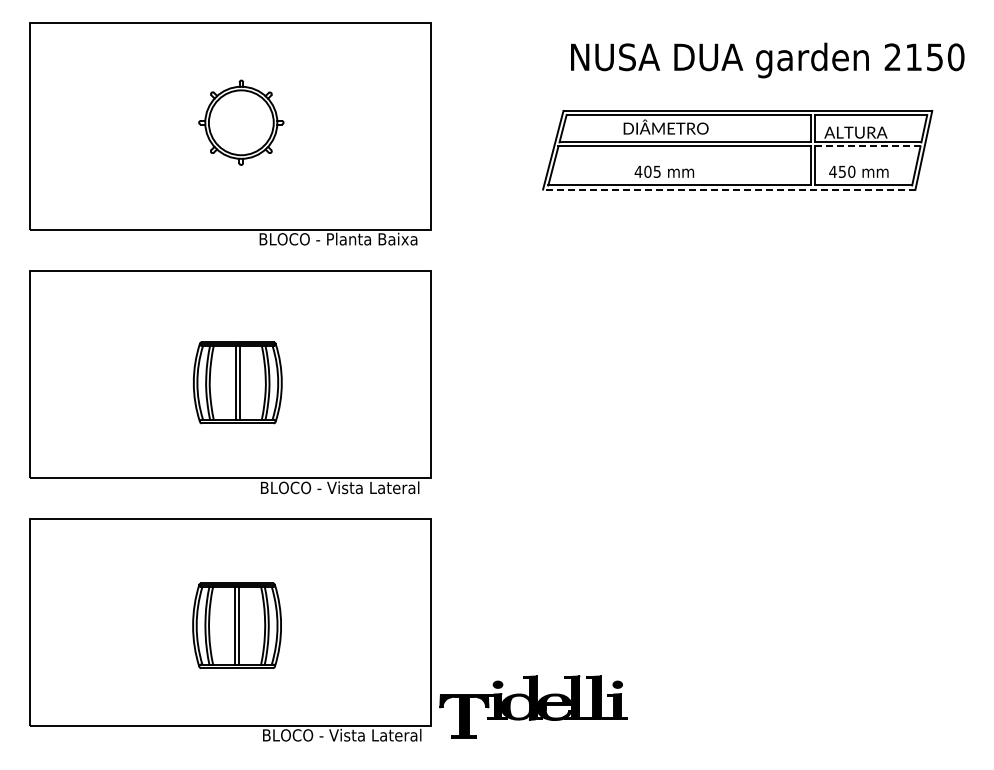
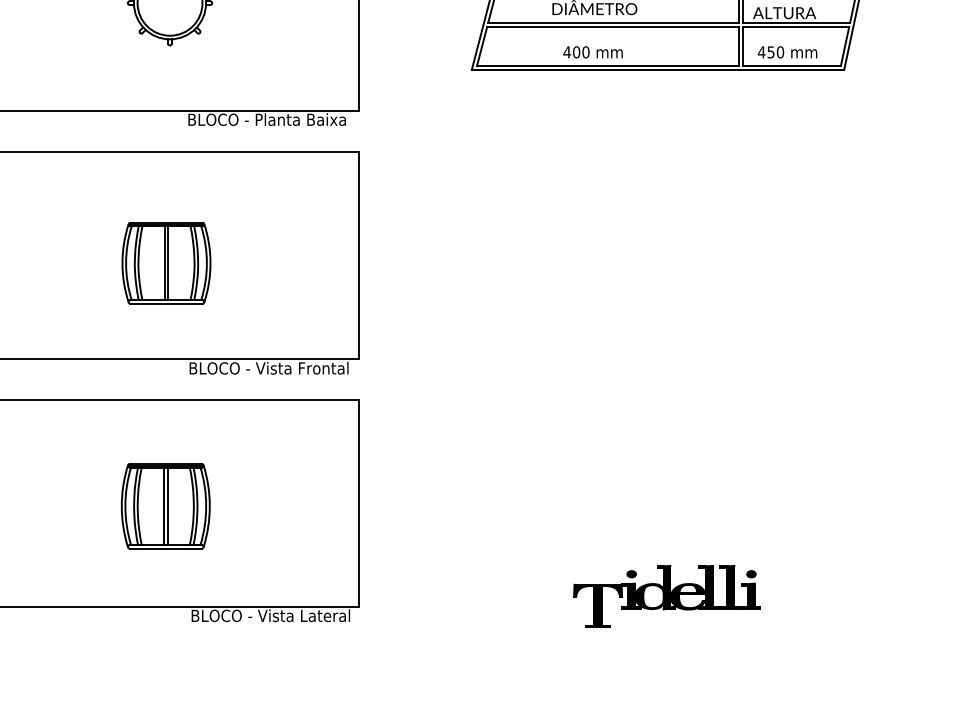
line: (867, 146) -> (796, 27), dashed -> solid
text: (656, 171) -> (585, 52), 405 -> 400
line: (728, 189) -> (657, 70), dashed -> solid
text: (395, 487) -> (324, 368), BLOCO - Vista Lateral -> BLOCO - Vista Frontal
part: (533, 706) -> (667, 596), moved

